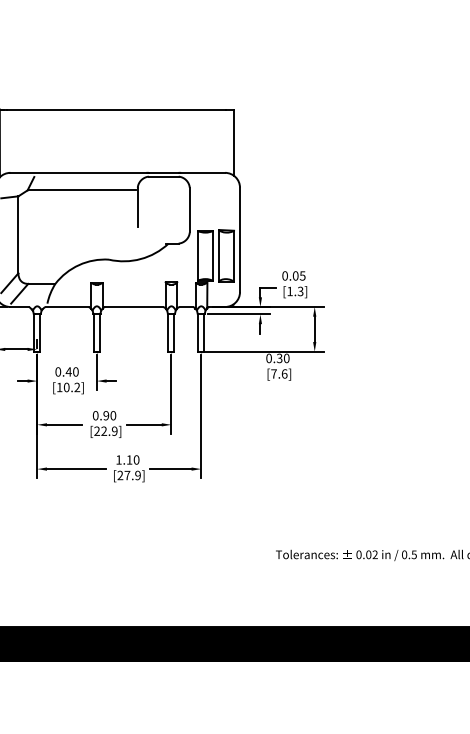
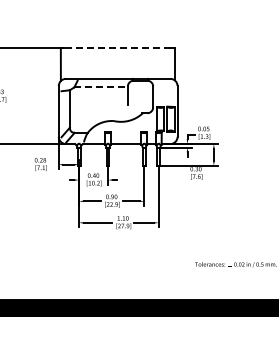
line: (116, 110) -> (117, 48), solid -> dashed
line: (83, 190) -> (101, 87), solid -> dashed

